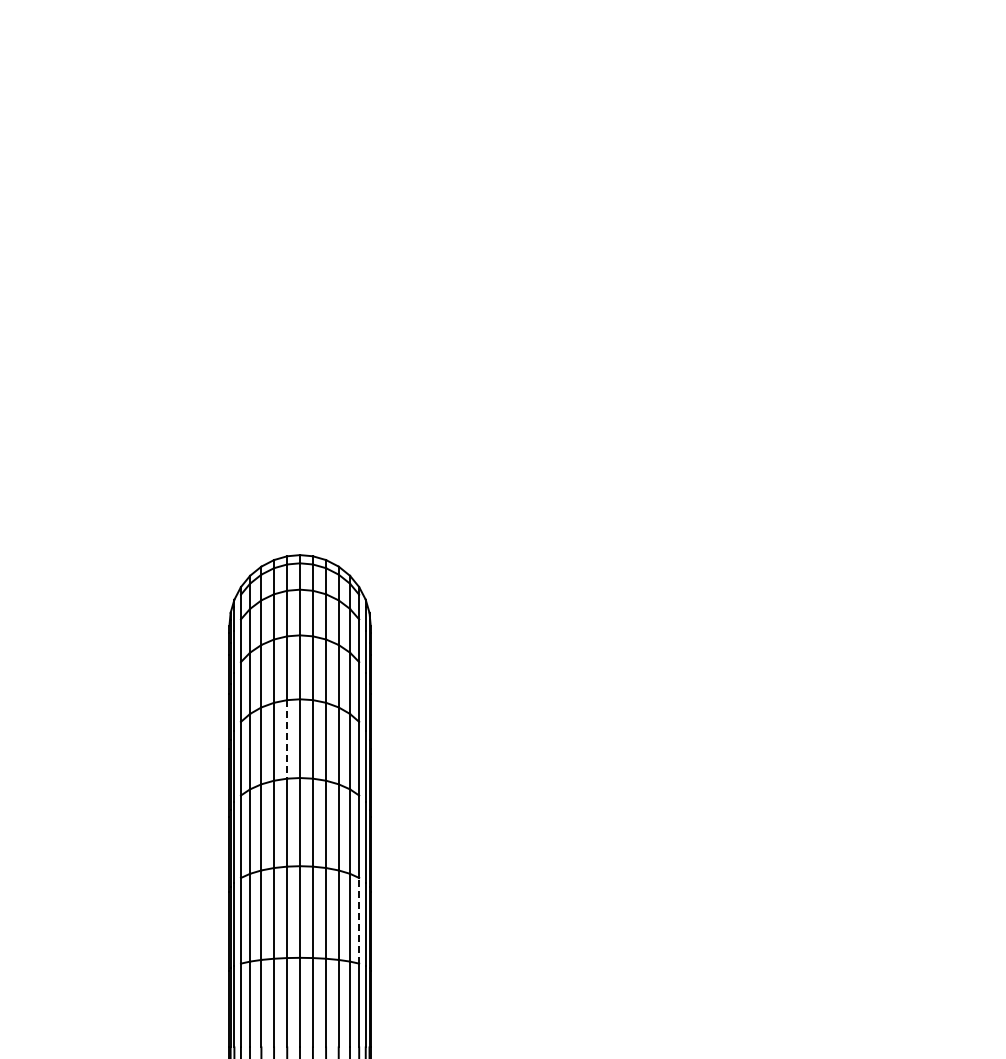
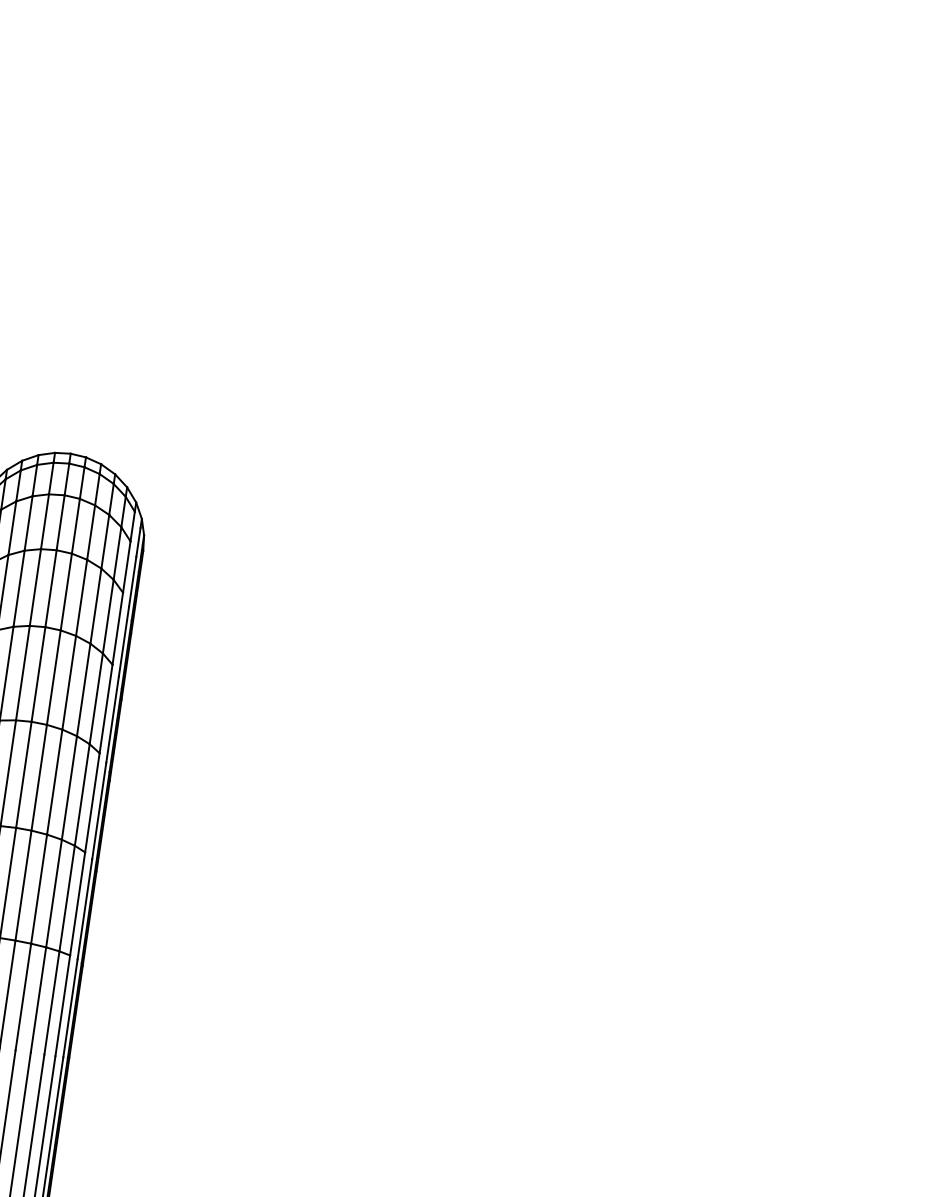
line: (287, 739) -> (23, 673), dashed -> solid
line: (359, 920) -> (78, 903), dashed -> solid

